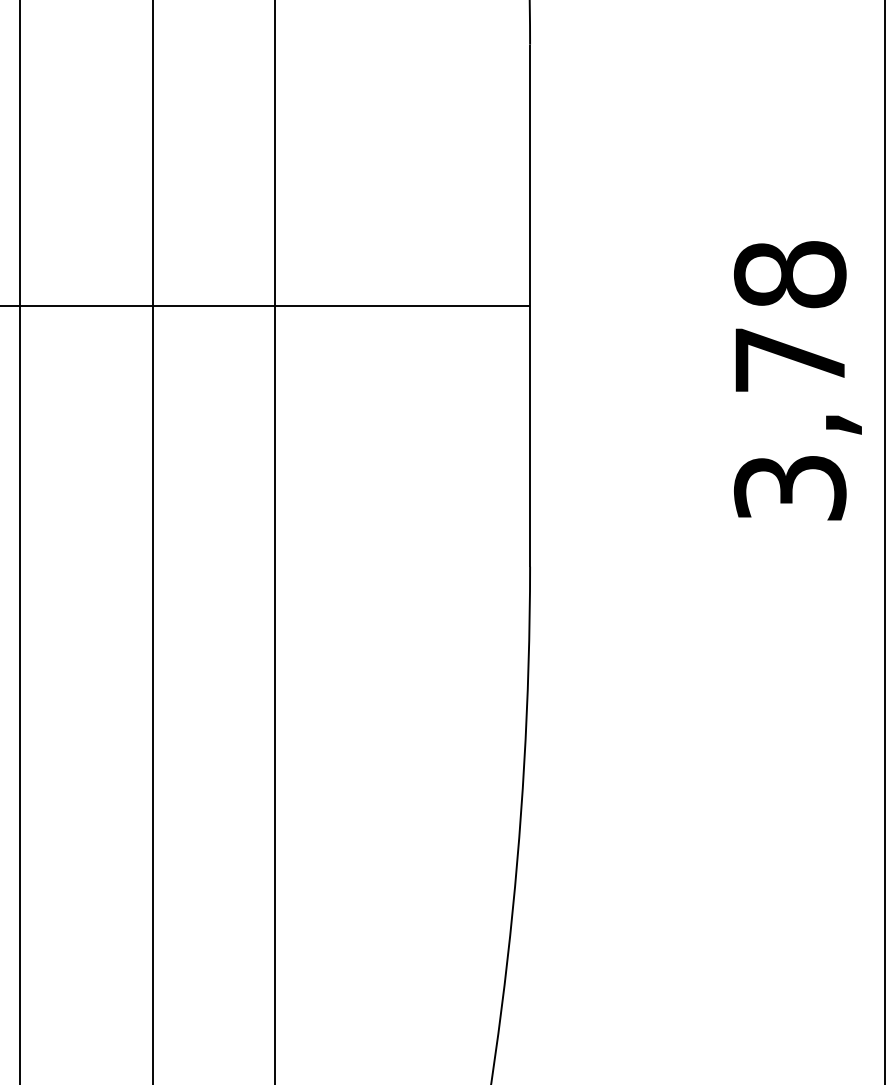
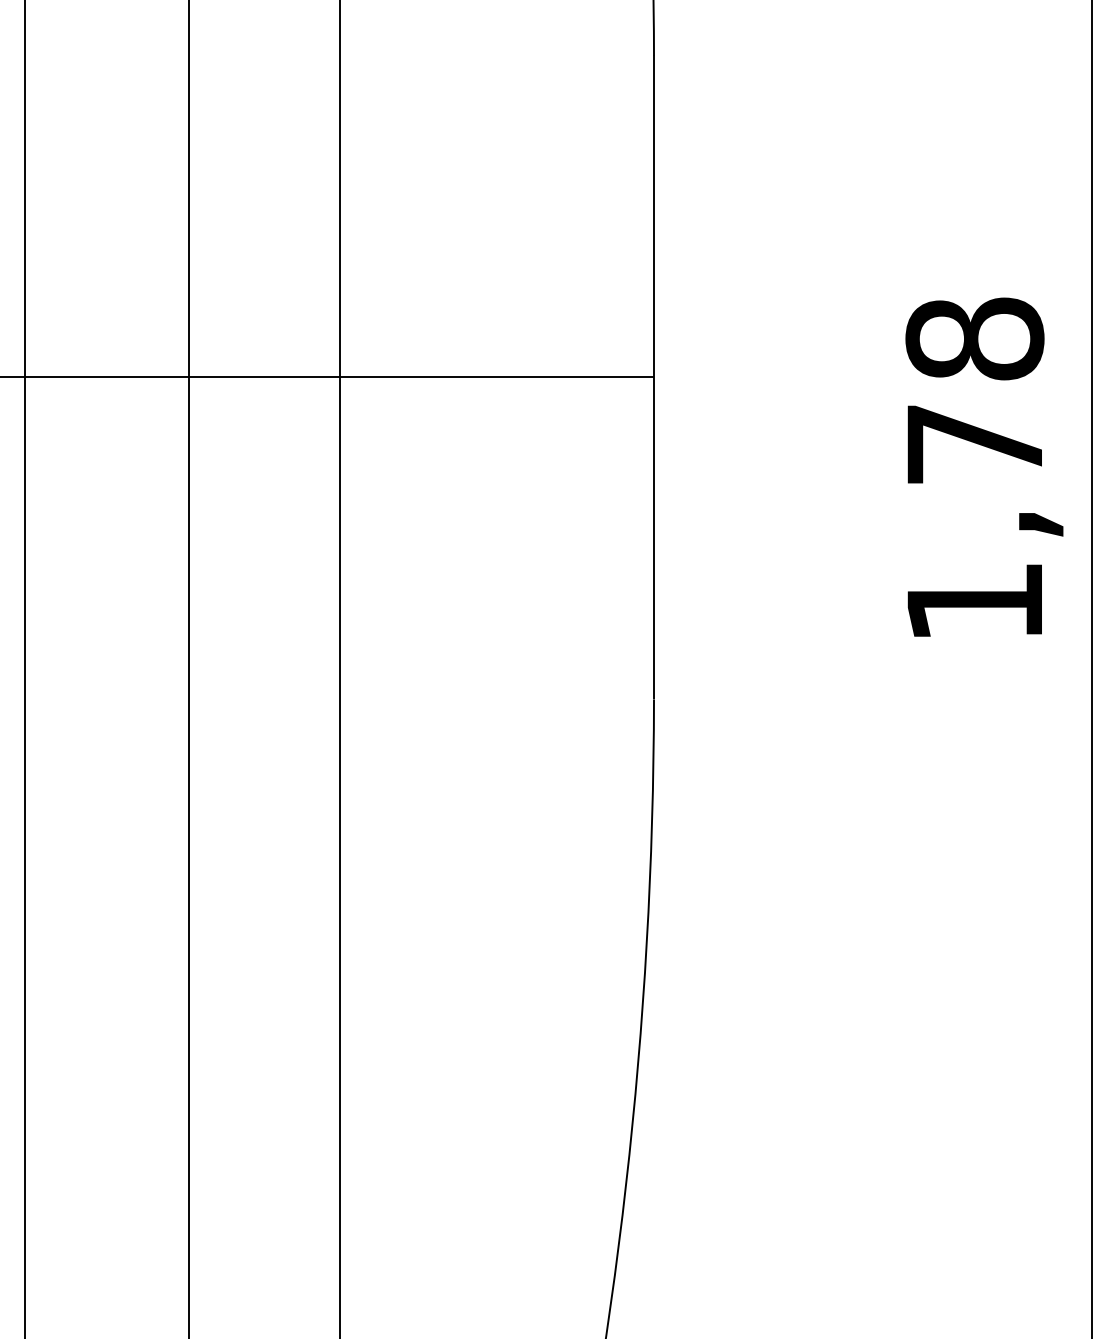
text: (790, 488) -> (975, 602), 3,78 -> 1,78

